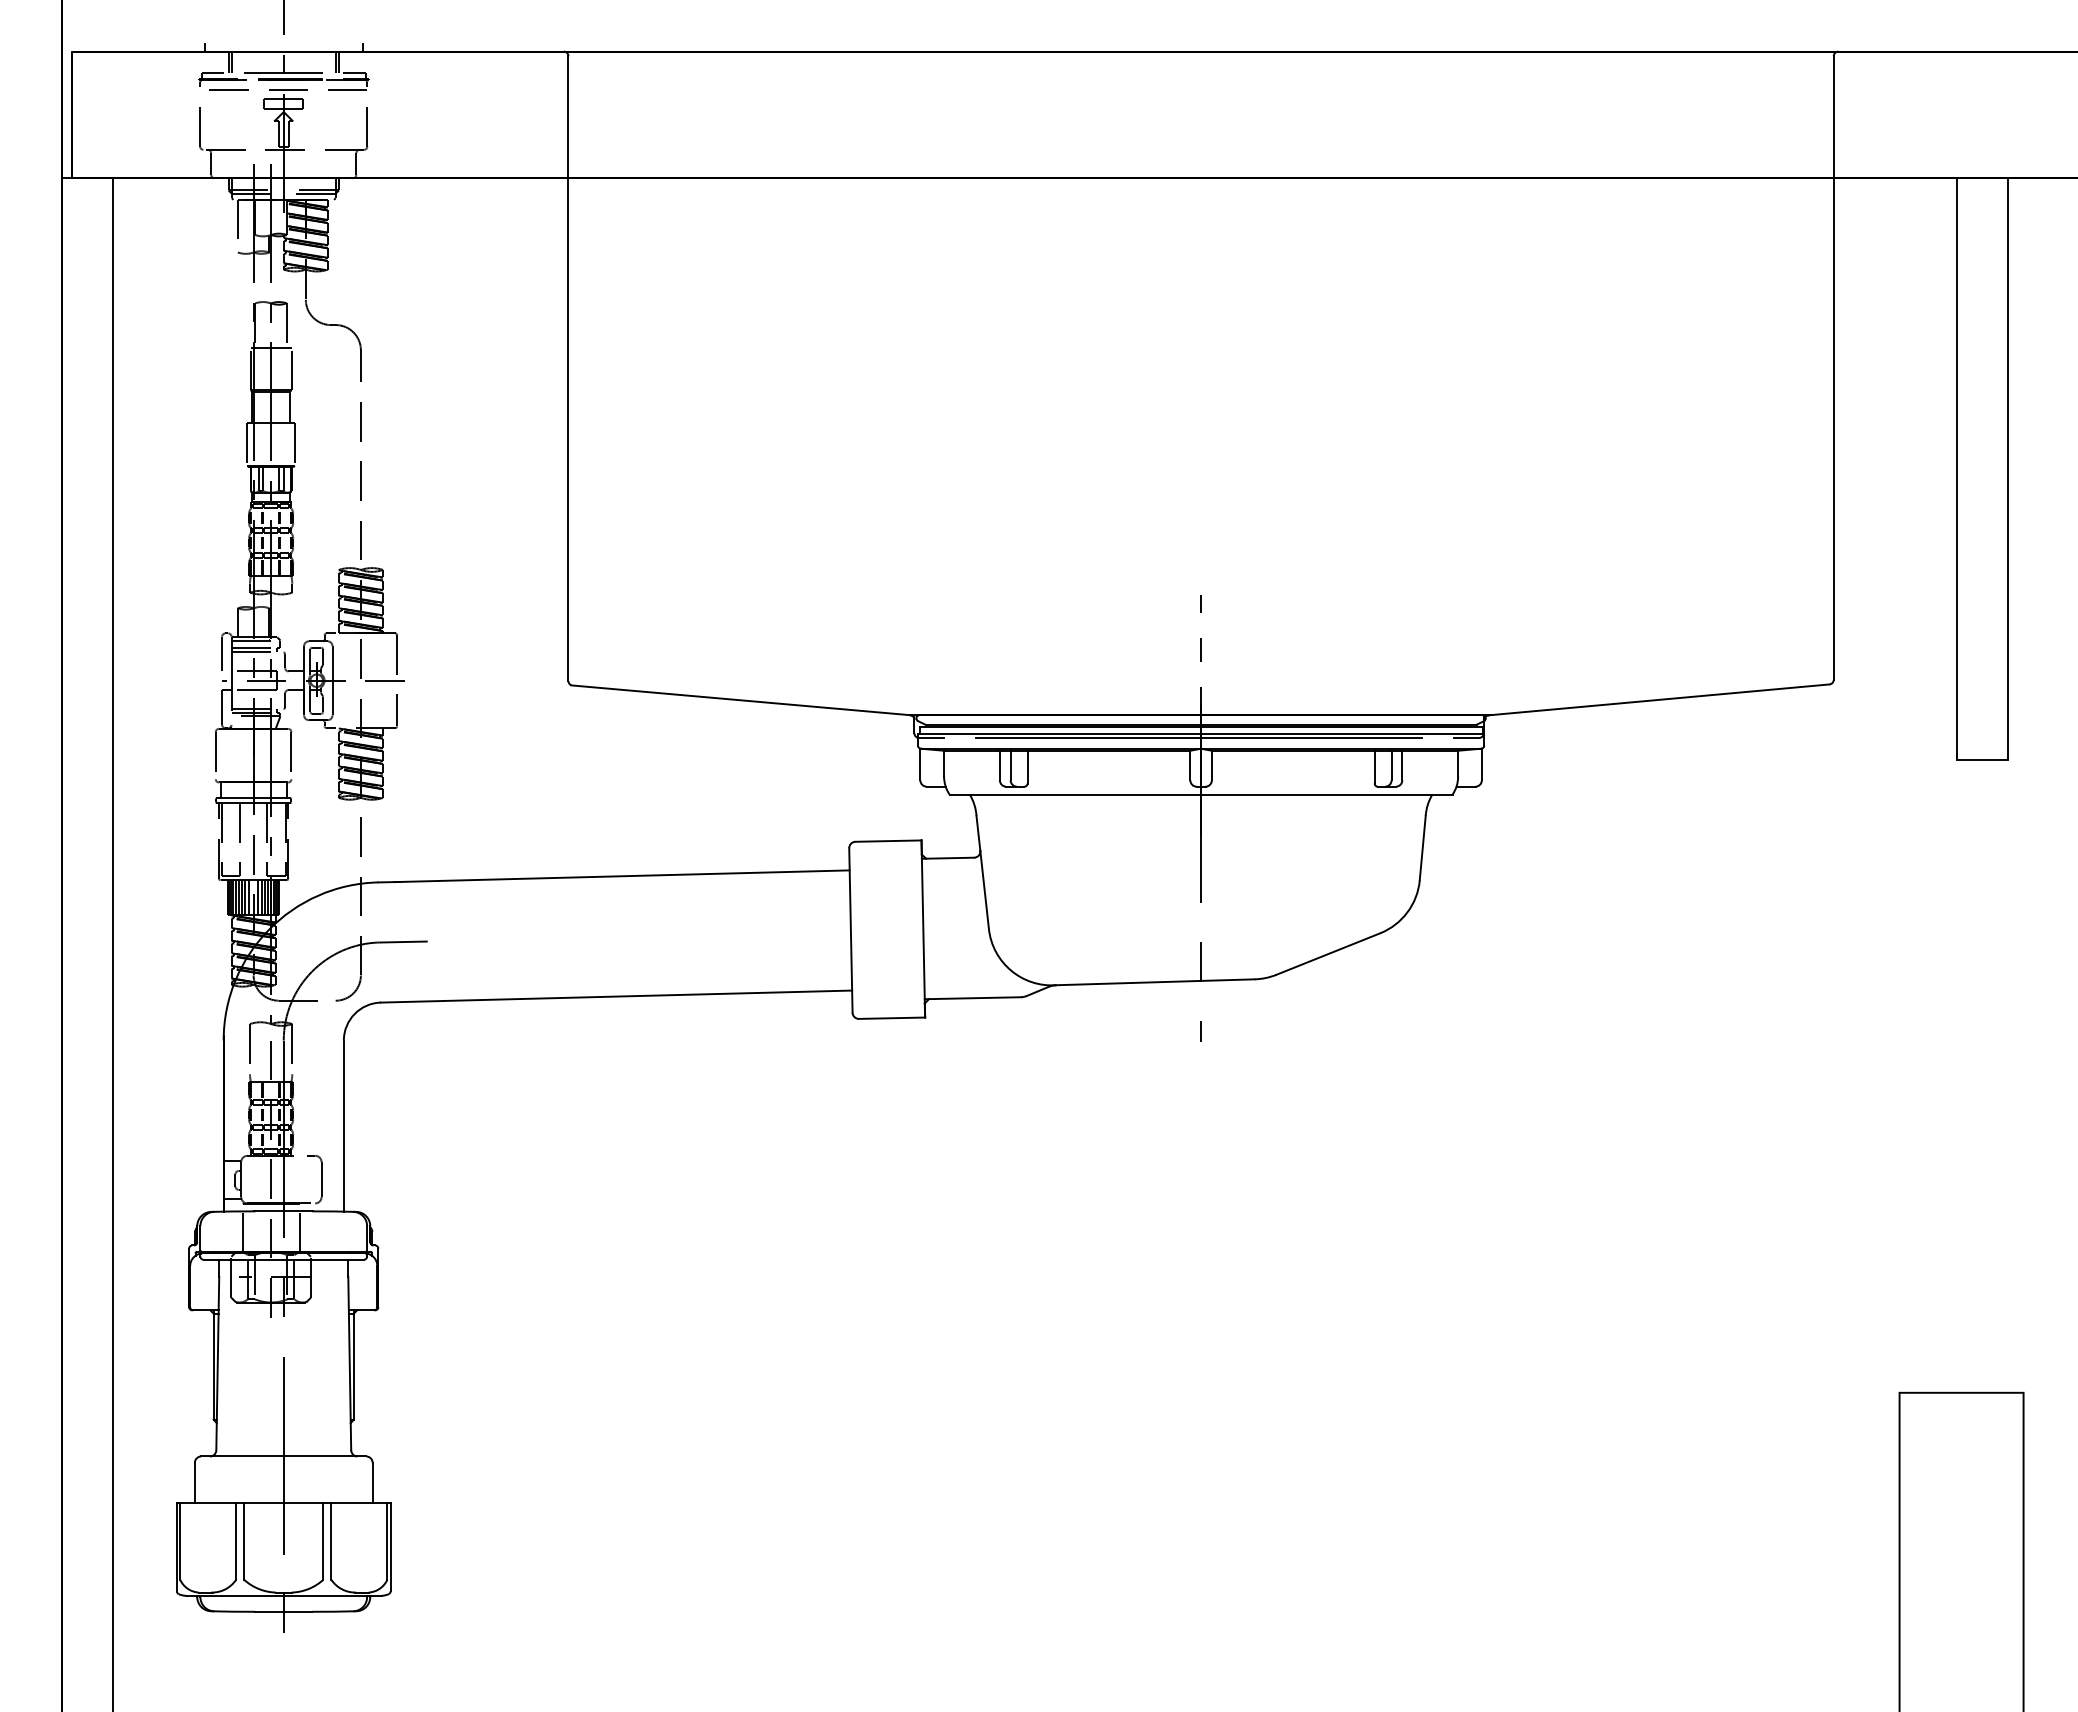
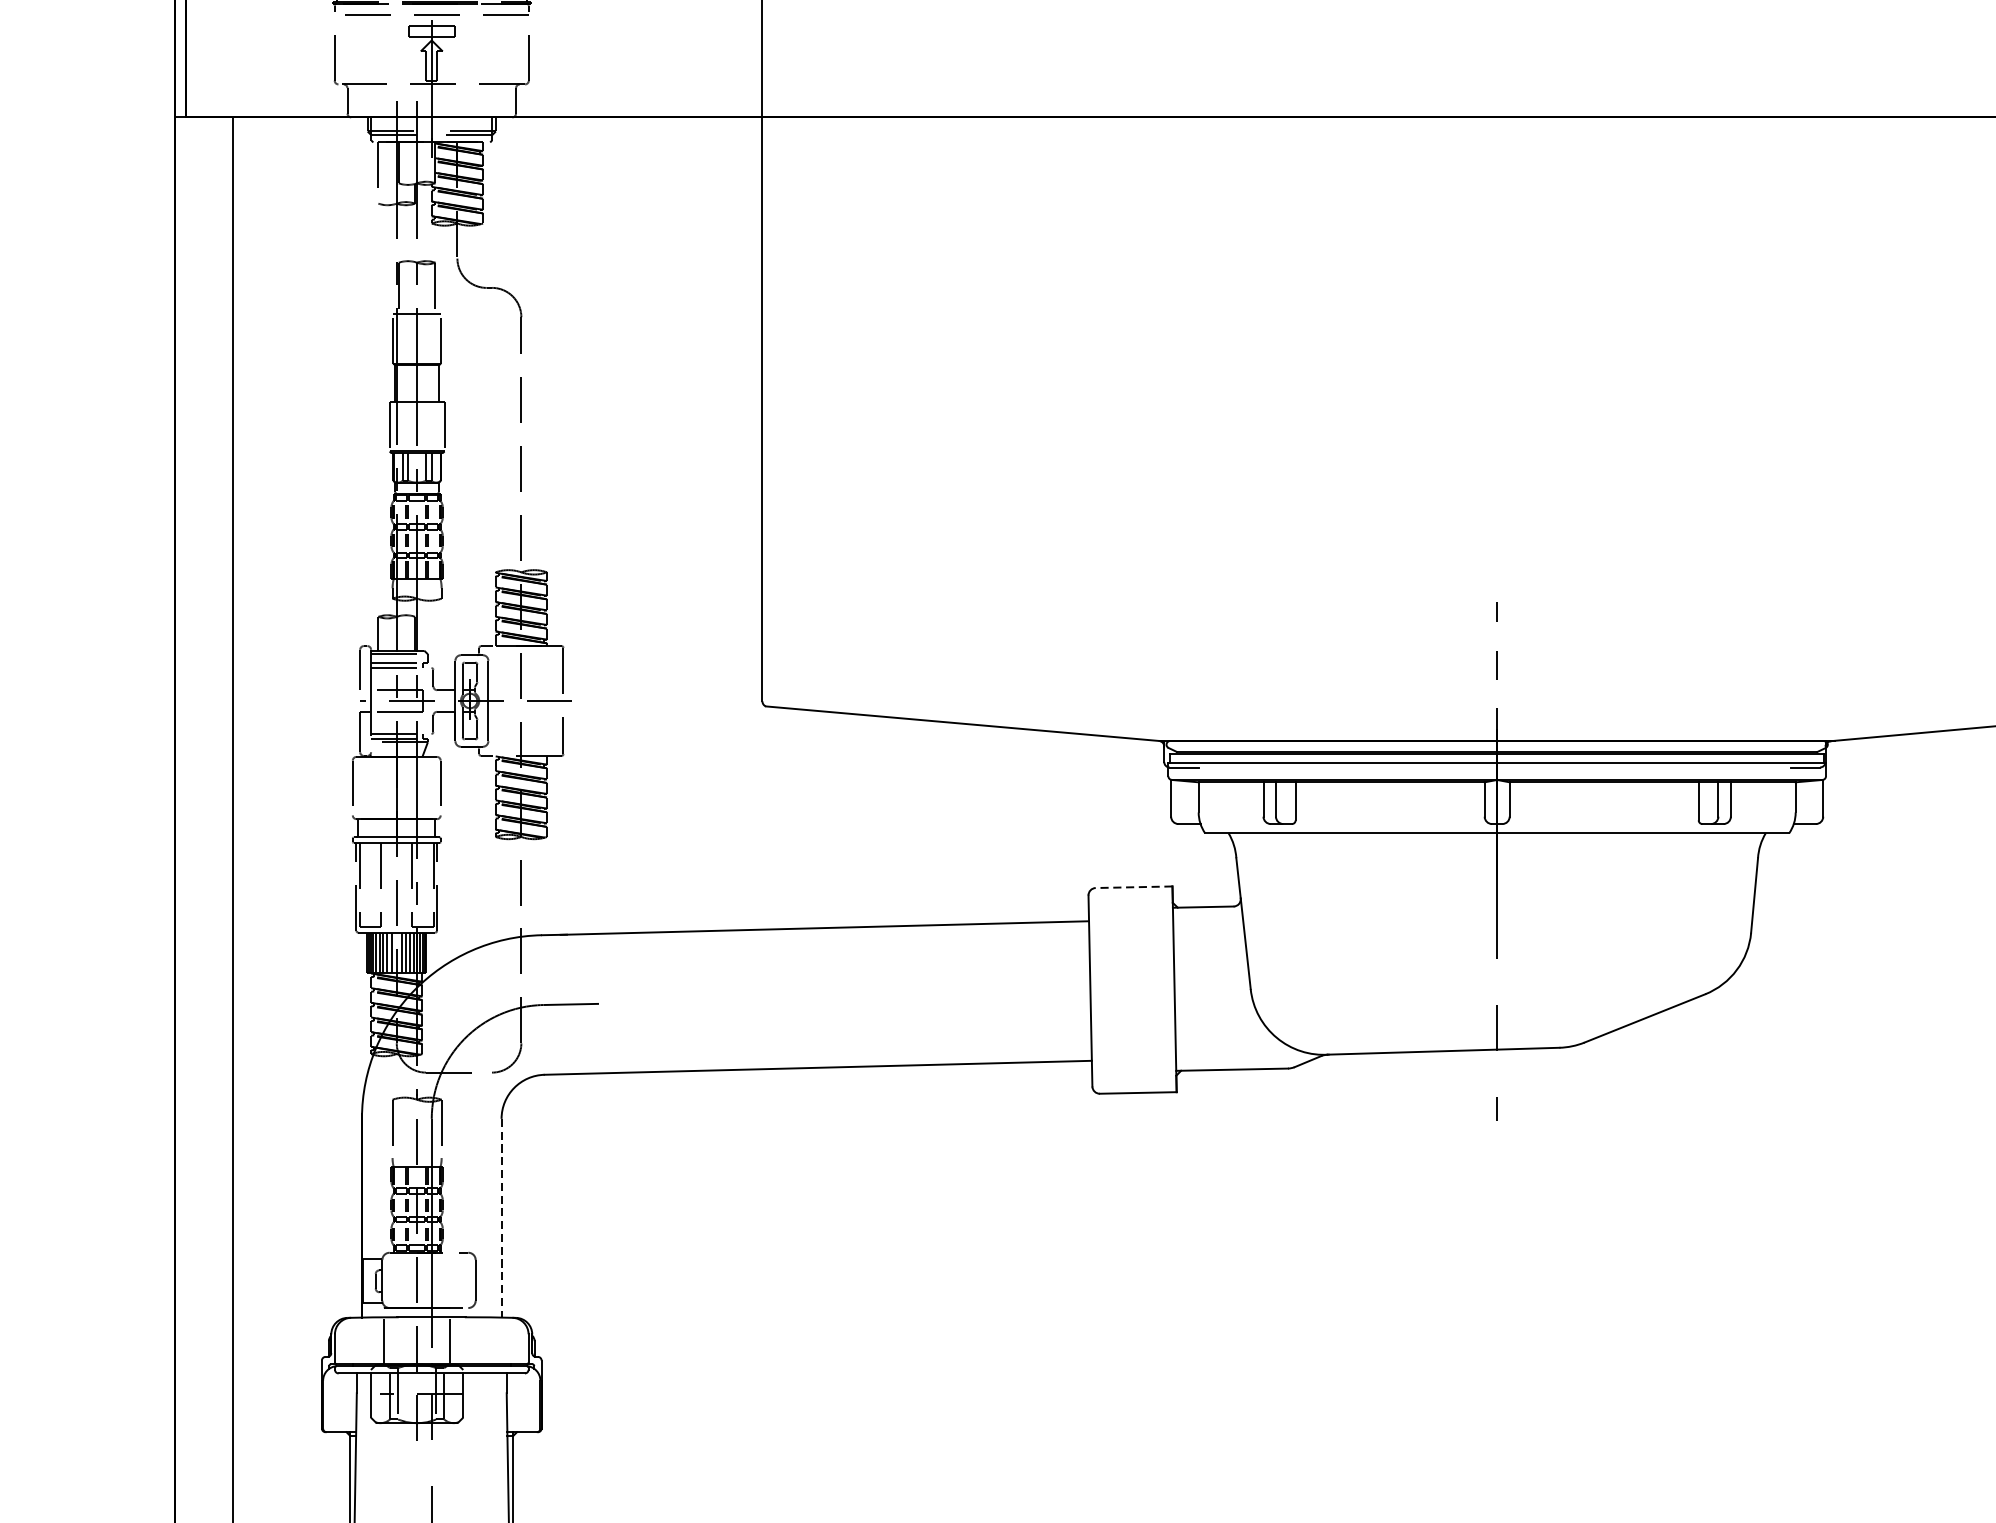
line: (1199, 738) -> (1495, 768), removed
line: (887, 841) -> (1132, 887), solid -> dashed
line: (343, 1126) -> (501, 1218), solid -> dashed

